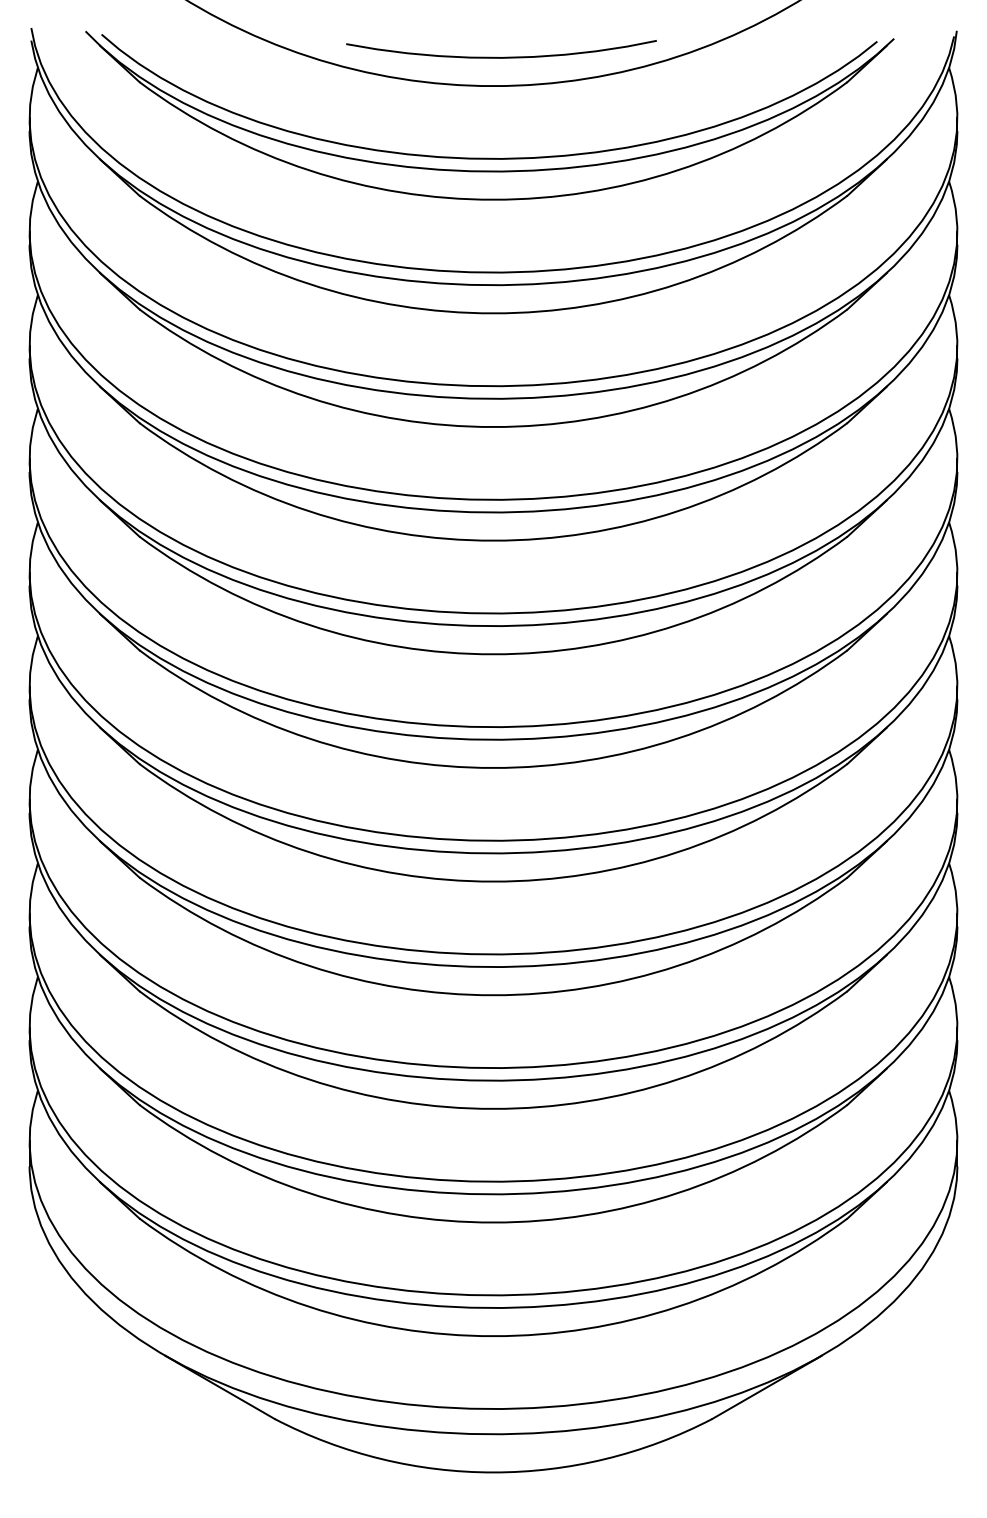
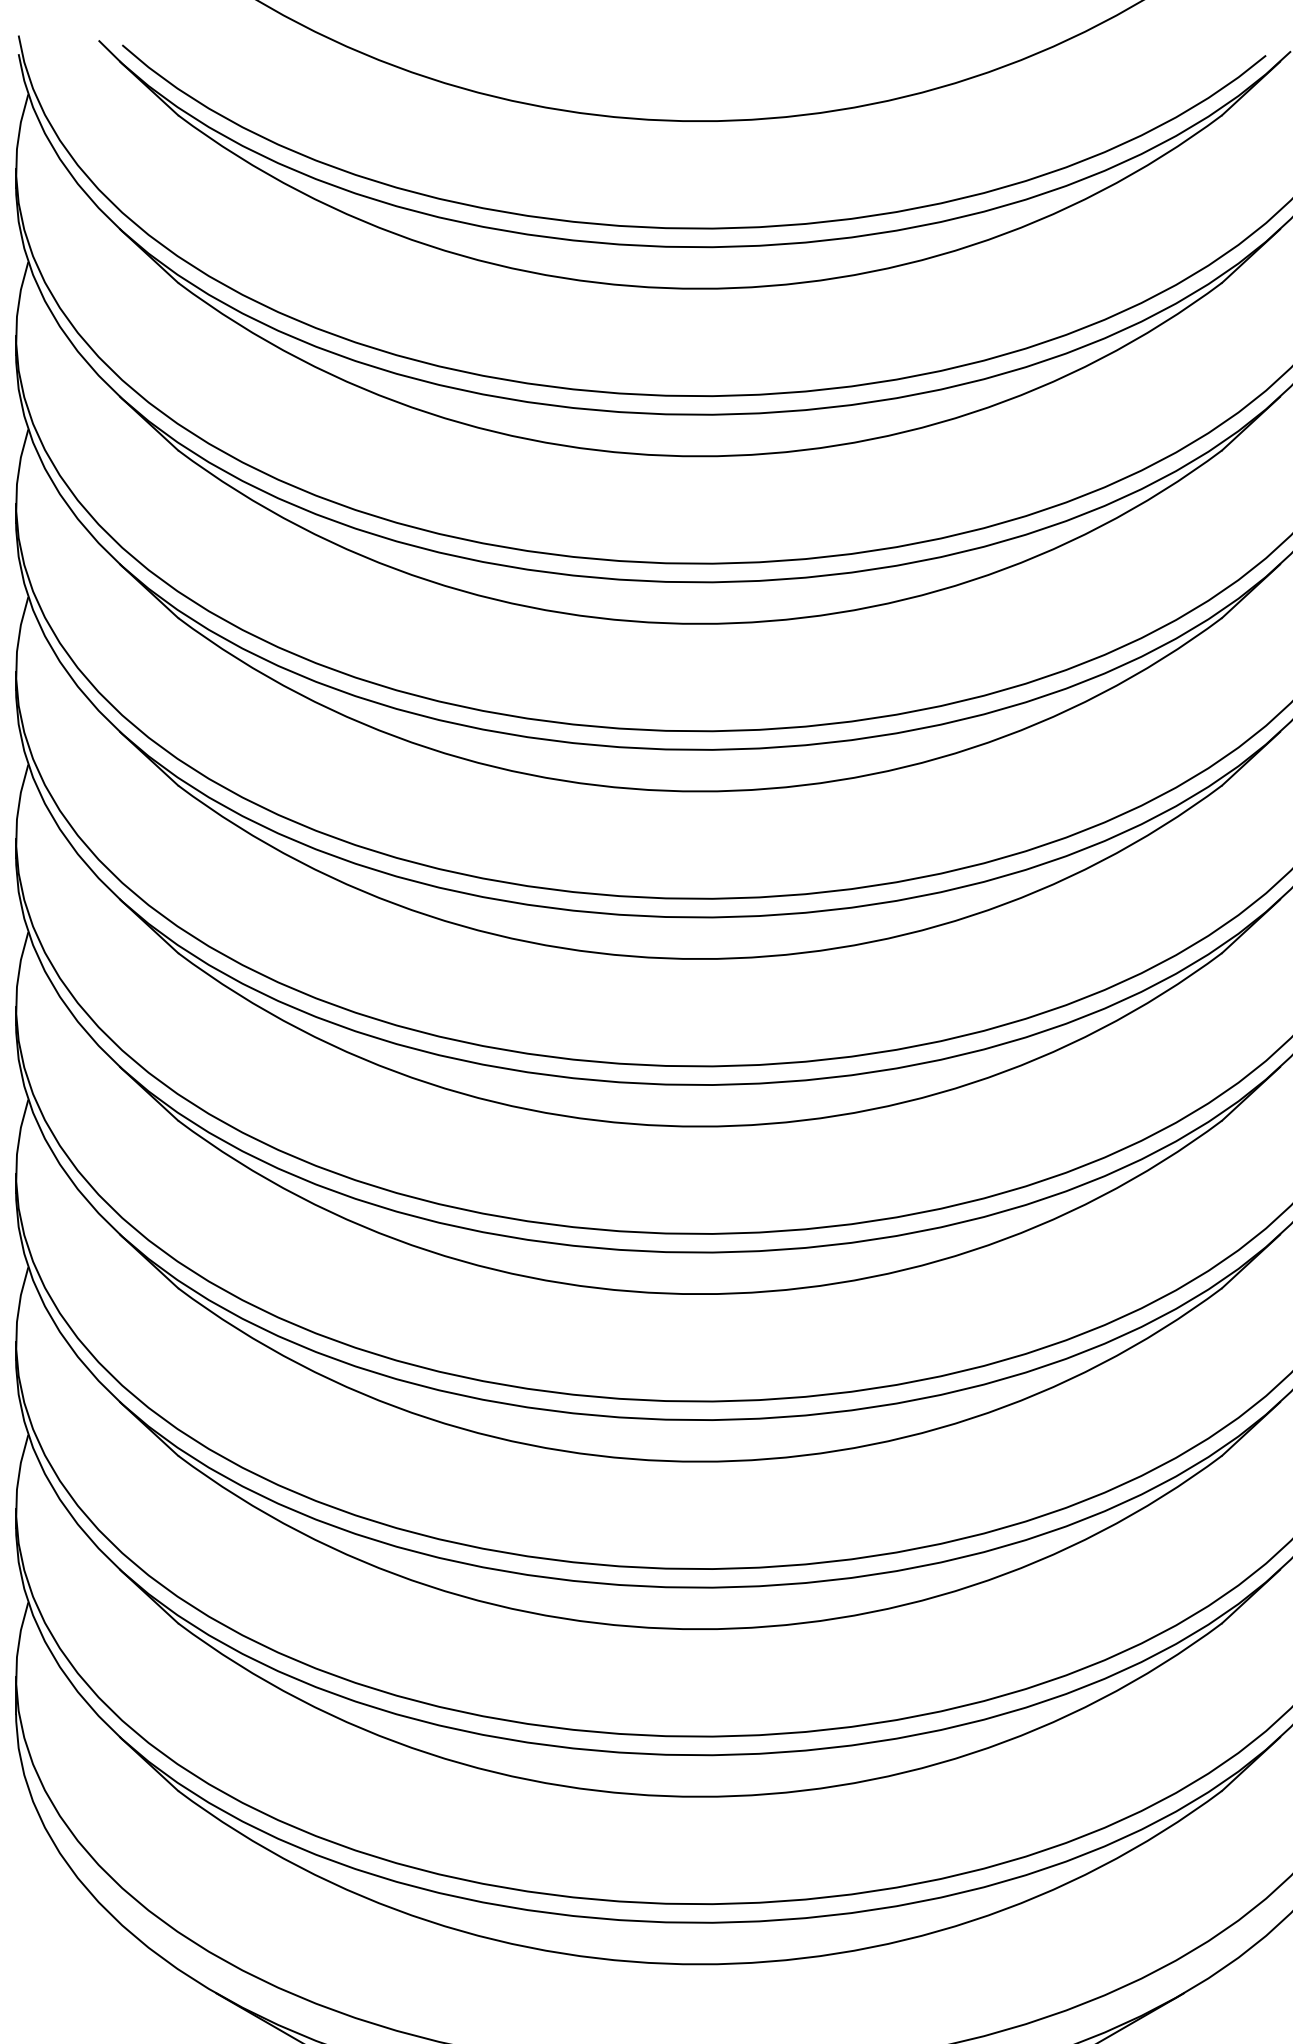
curve: (504, 56) -> (716, 77), removed

